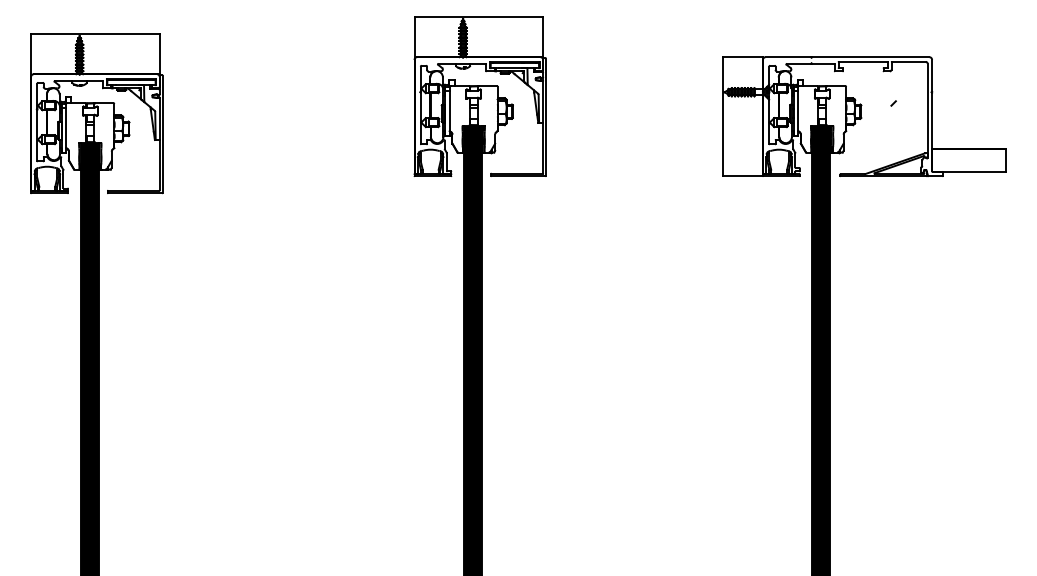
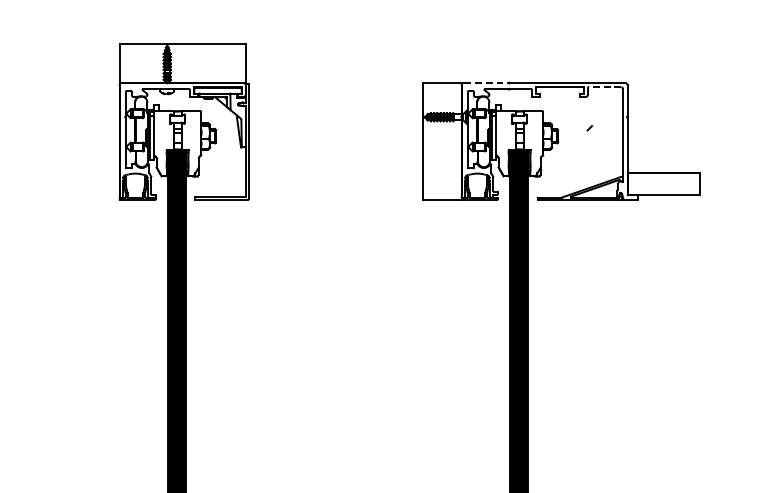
line: (788, 57) -> (486, 83), solid -> dashed
line: (909, 61) -> (605, 87), solid -> dashed

